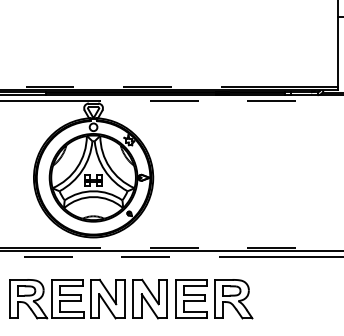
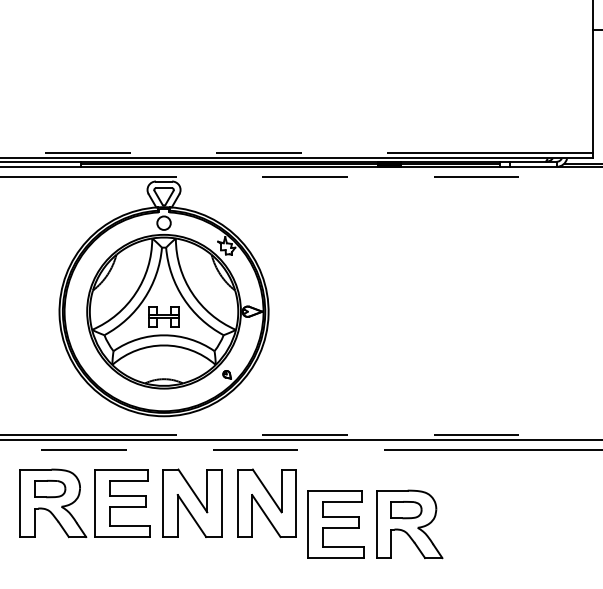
part: (88, 298) -> (158, 502), moved

